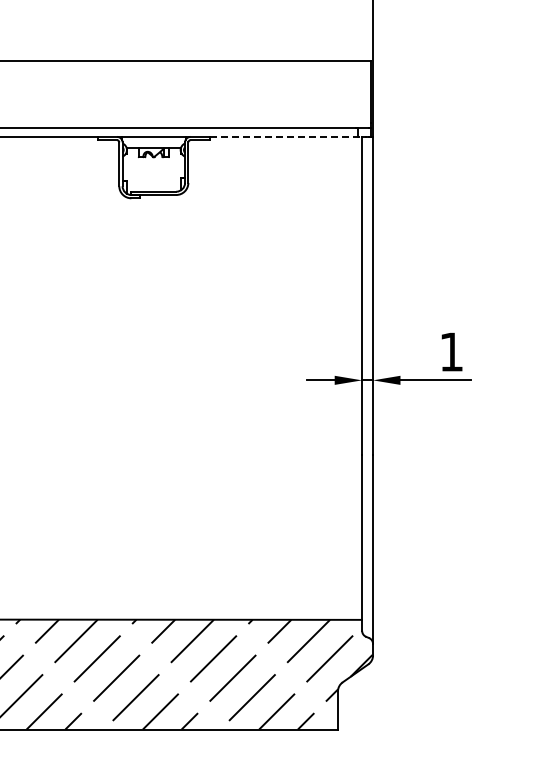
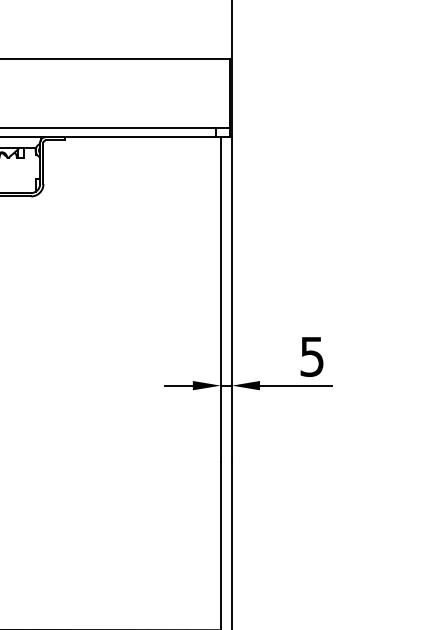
line: (286, 136) -> (143, 136), dashed -> solid
text: (451, 351) -> (312, 356), 1 -> 5

